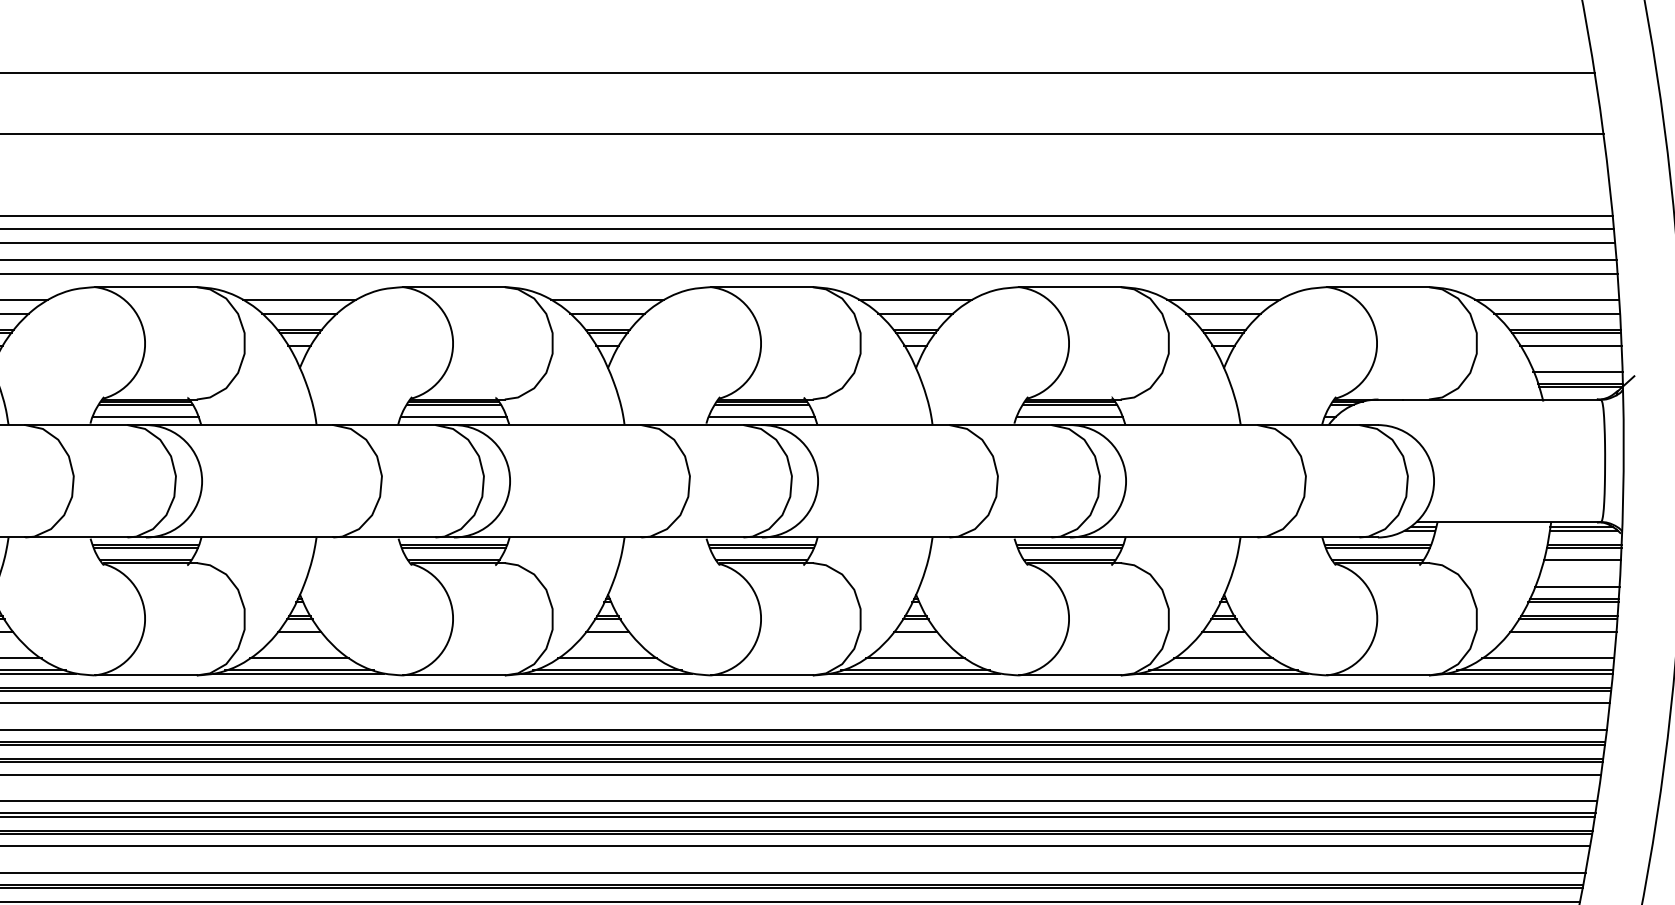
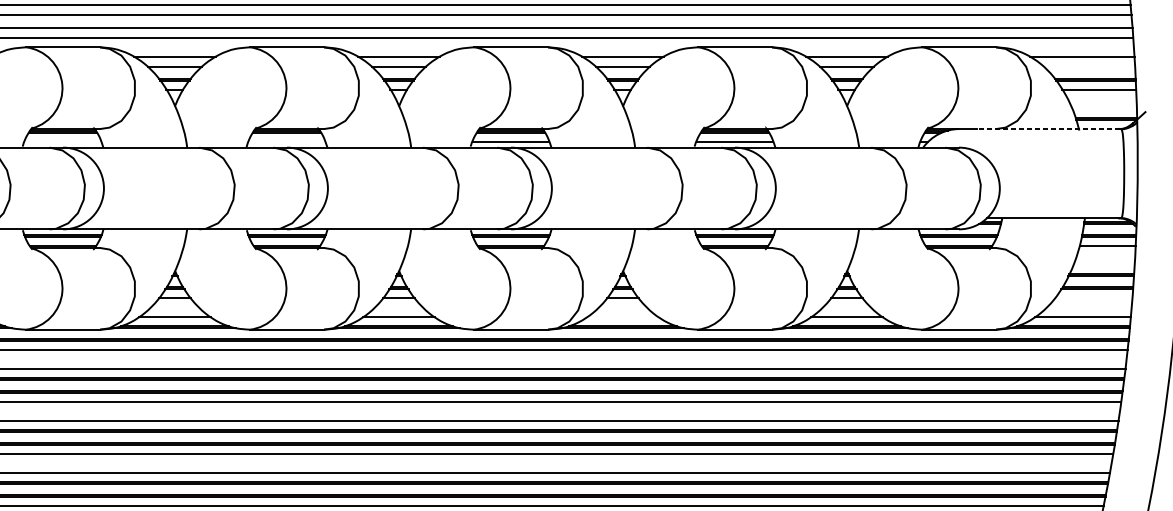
line: (1557, 314) -> (1089, 67), removed
line: (1577, 371) -> (1104, 108), removed
line: (1501, 399) -> (1048, 129), solid -> dashed
line: (145, 417) -> (62, 142), removed
line: (453, 417) -> (286, 142), removed
line: (1577, 586) -> (1104, 265), removed
line: (1563, 631) -> (1093, 297), removed
line: (915, 658) -> (622, 317), removed

